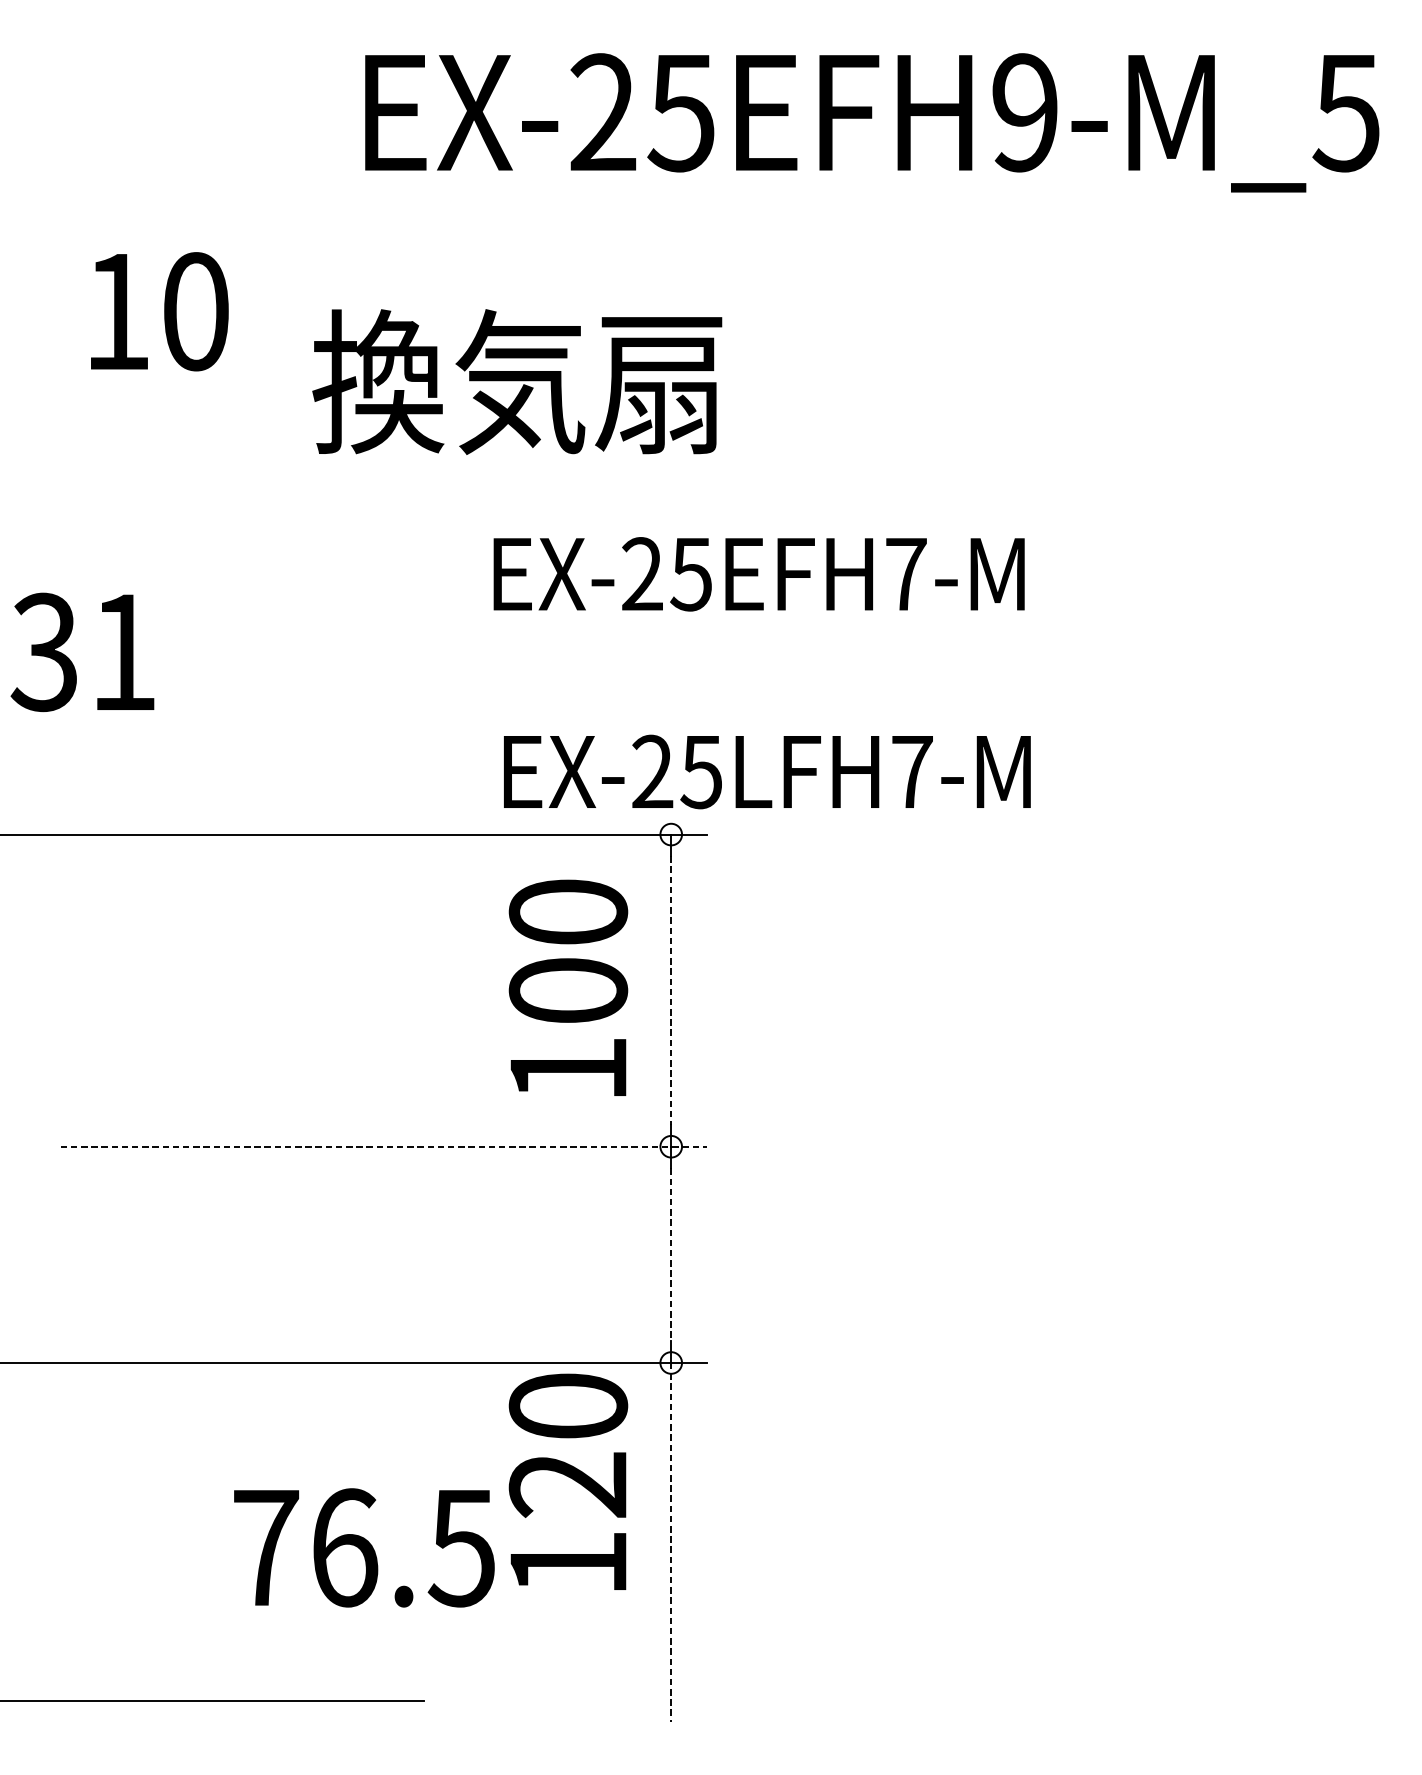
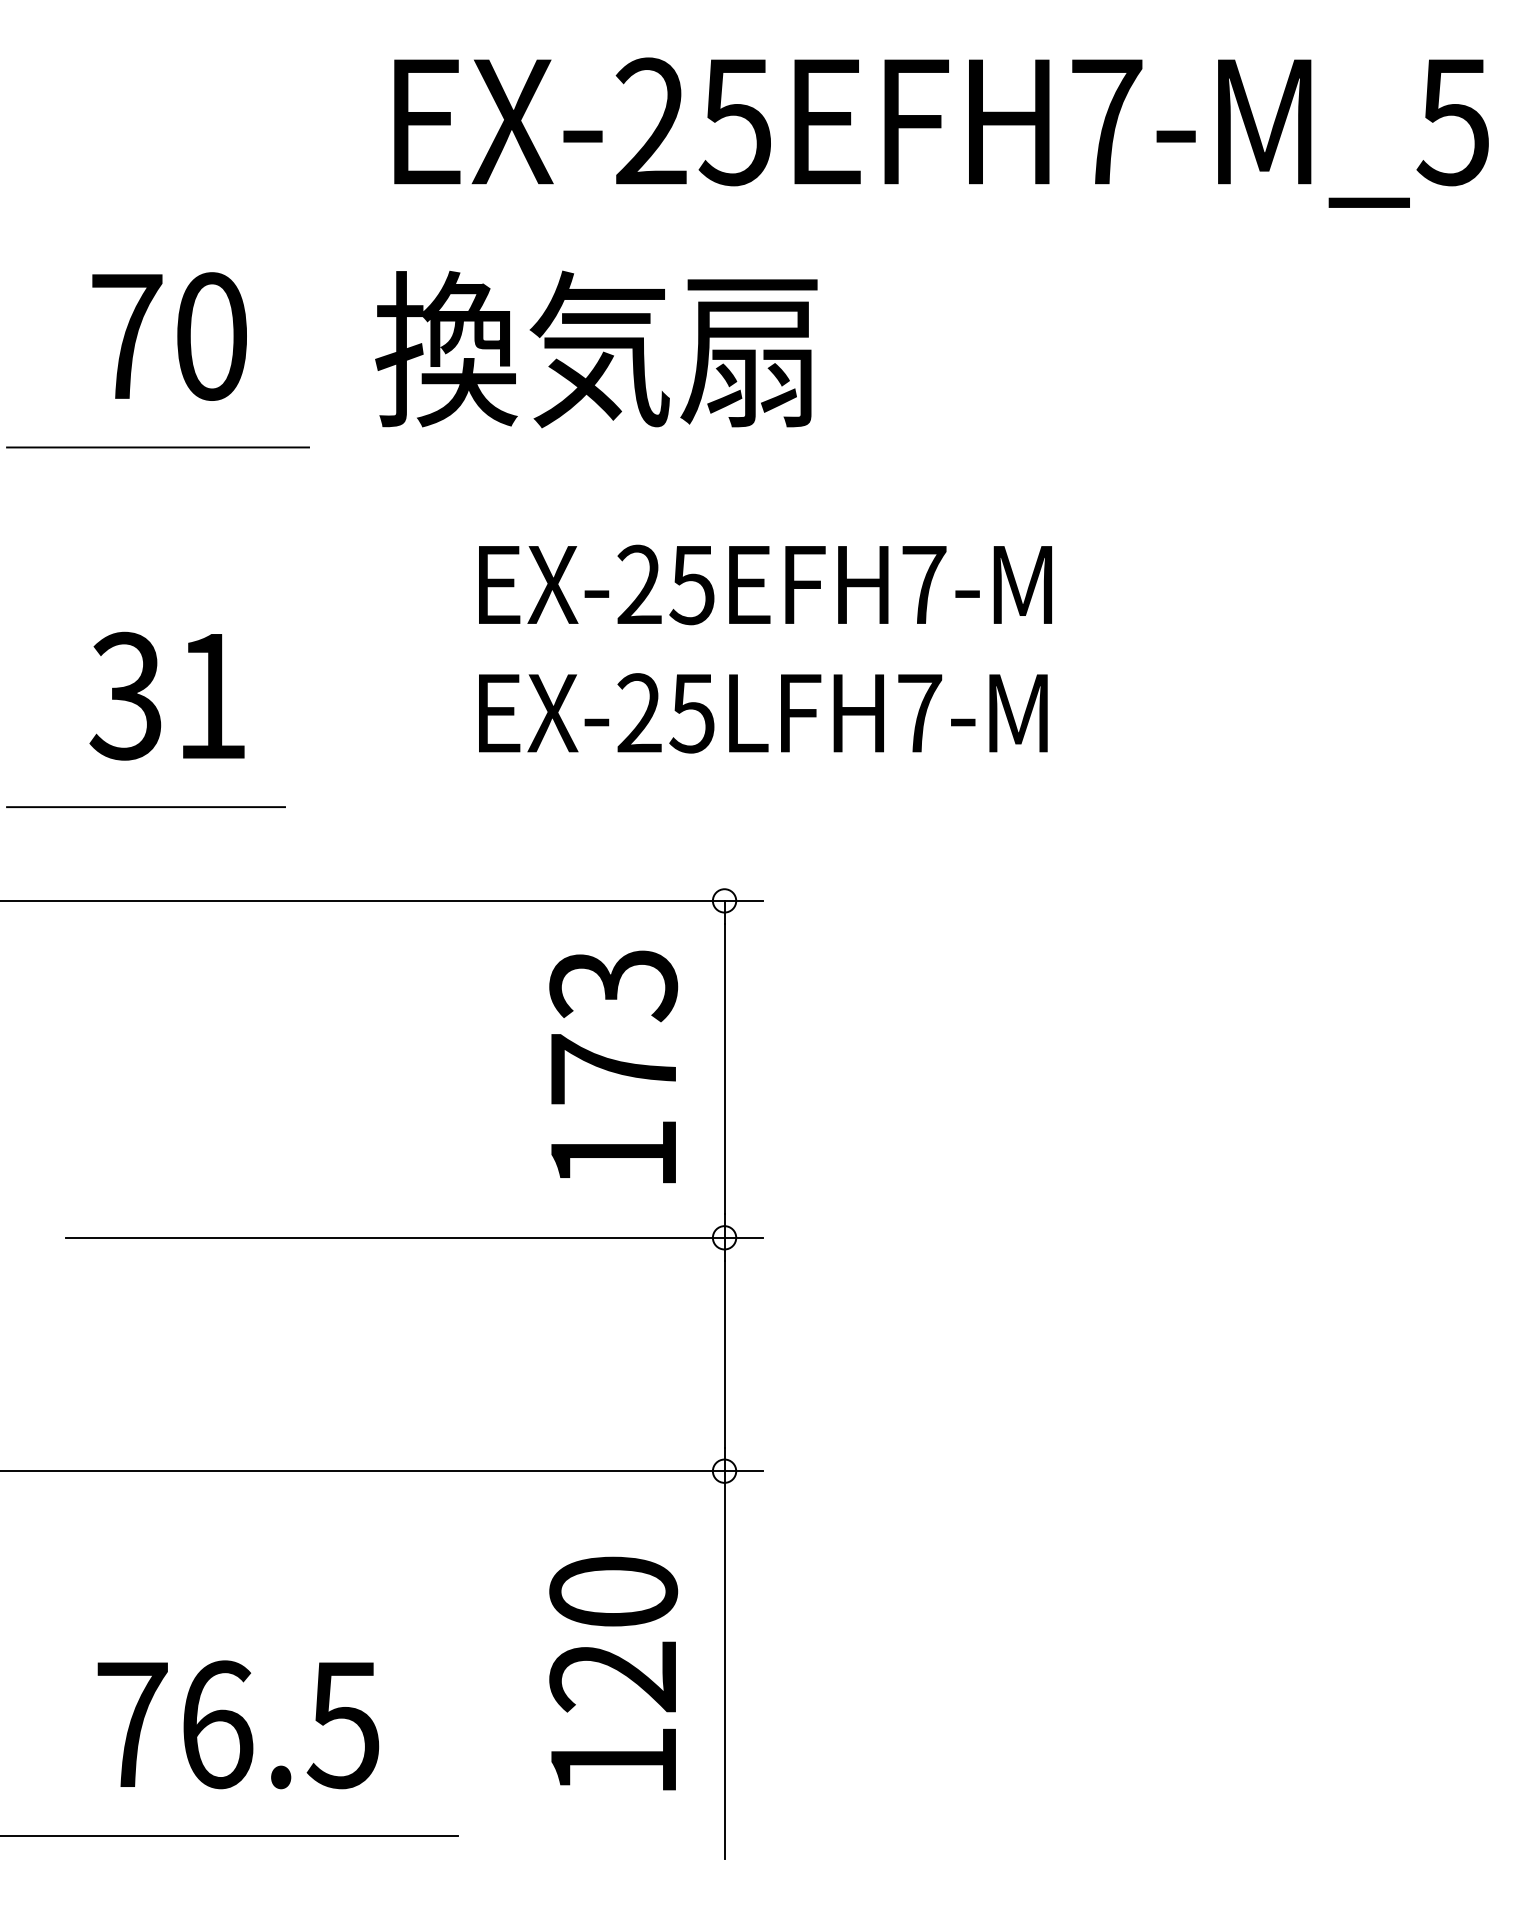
text: (1025, 112) -> (1106, 121), EX-25EFH9-M_5 -> EX-25EFH7-M_5
text: (118, 311) -> (127, 336), 10 -> 70
text: (517, 382) -> (596, 349), moved
line: (146, 414) -> (158, 447), added
text: (759, 573) -> (765, 584), moved
text: (81, 651) -> (166, 695), moved
line: (135, 748) -> (146, 807), added
text: (767, 772) -> (763, 713), moved
text: (568, 950) -> (613, 1026), 100 -> 173
line: (671, 990) -> (724, 1069), dashed -> solid
line: (383, 1146) -> (414, 1237), dashed -> solid
line: (671, 1255) -> (724, 1355), dashed -> solid
text: (568, 1481) -> (613, 1673), moved
line: (671, 1542) -> (724, 1664), dashed -> solid
text: (364, 1547) -> (238, 1724), moved

